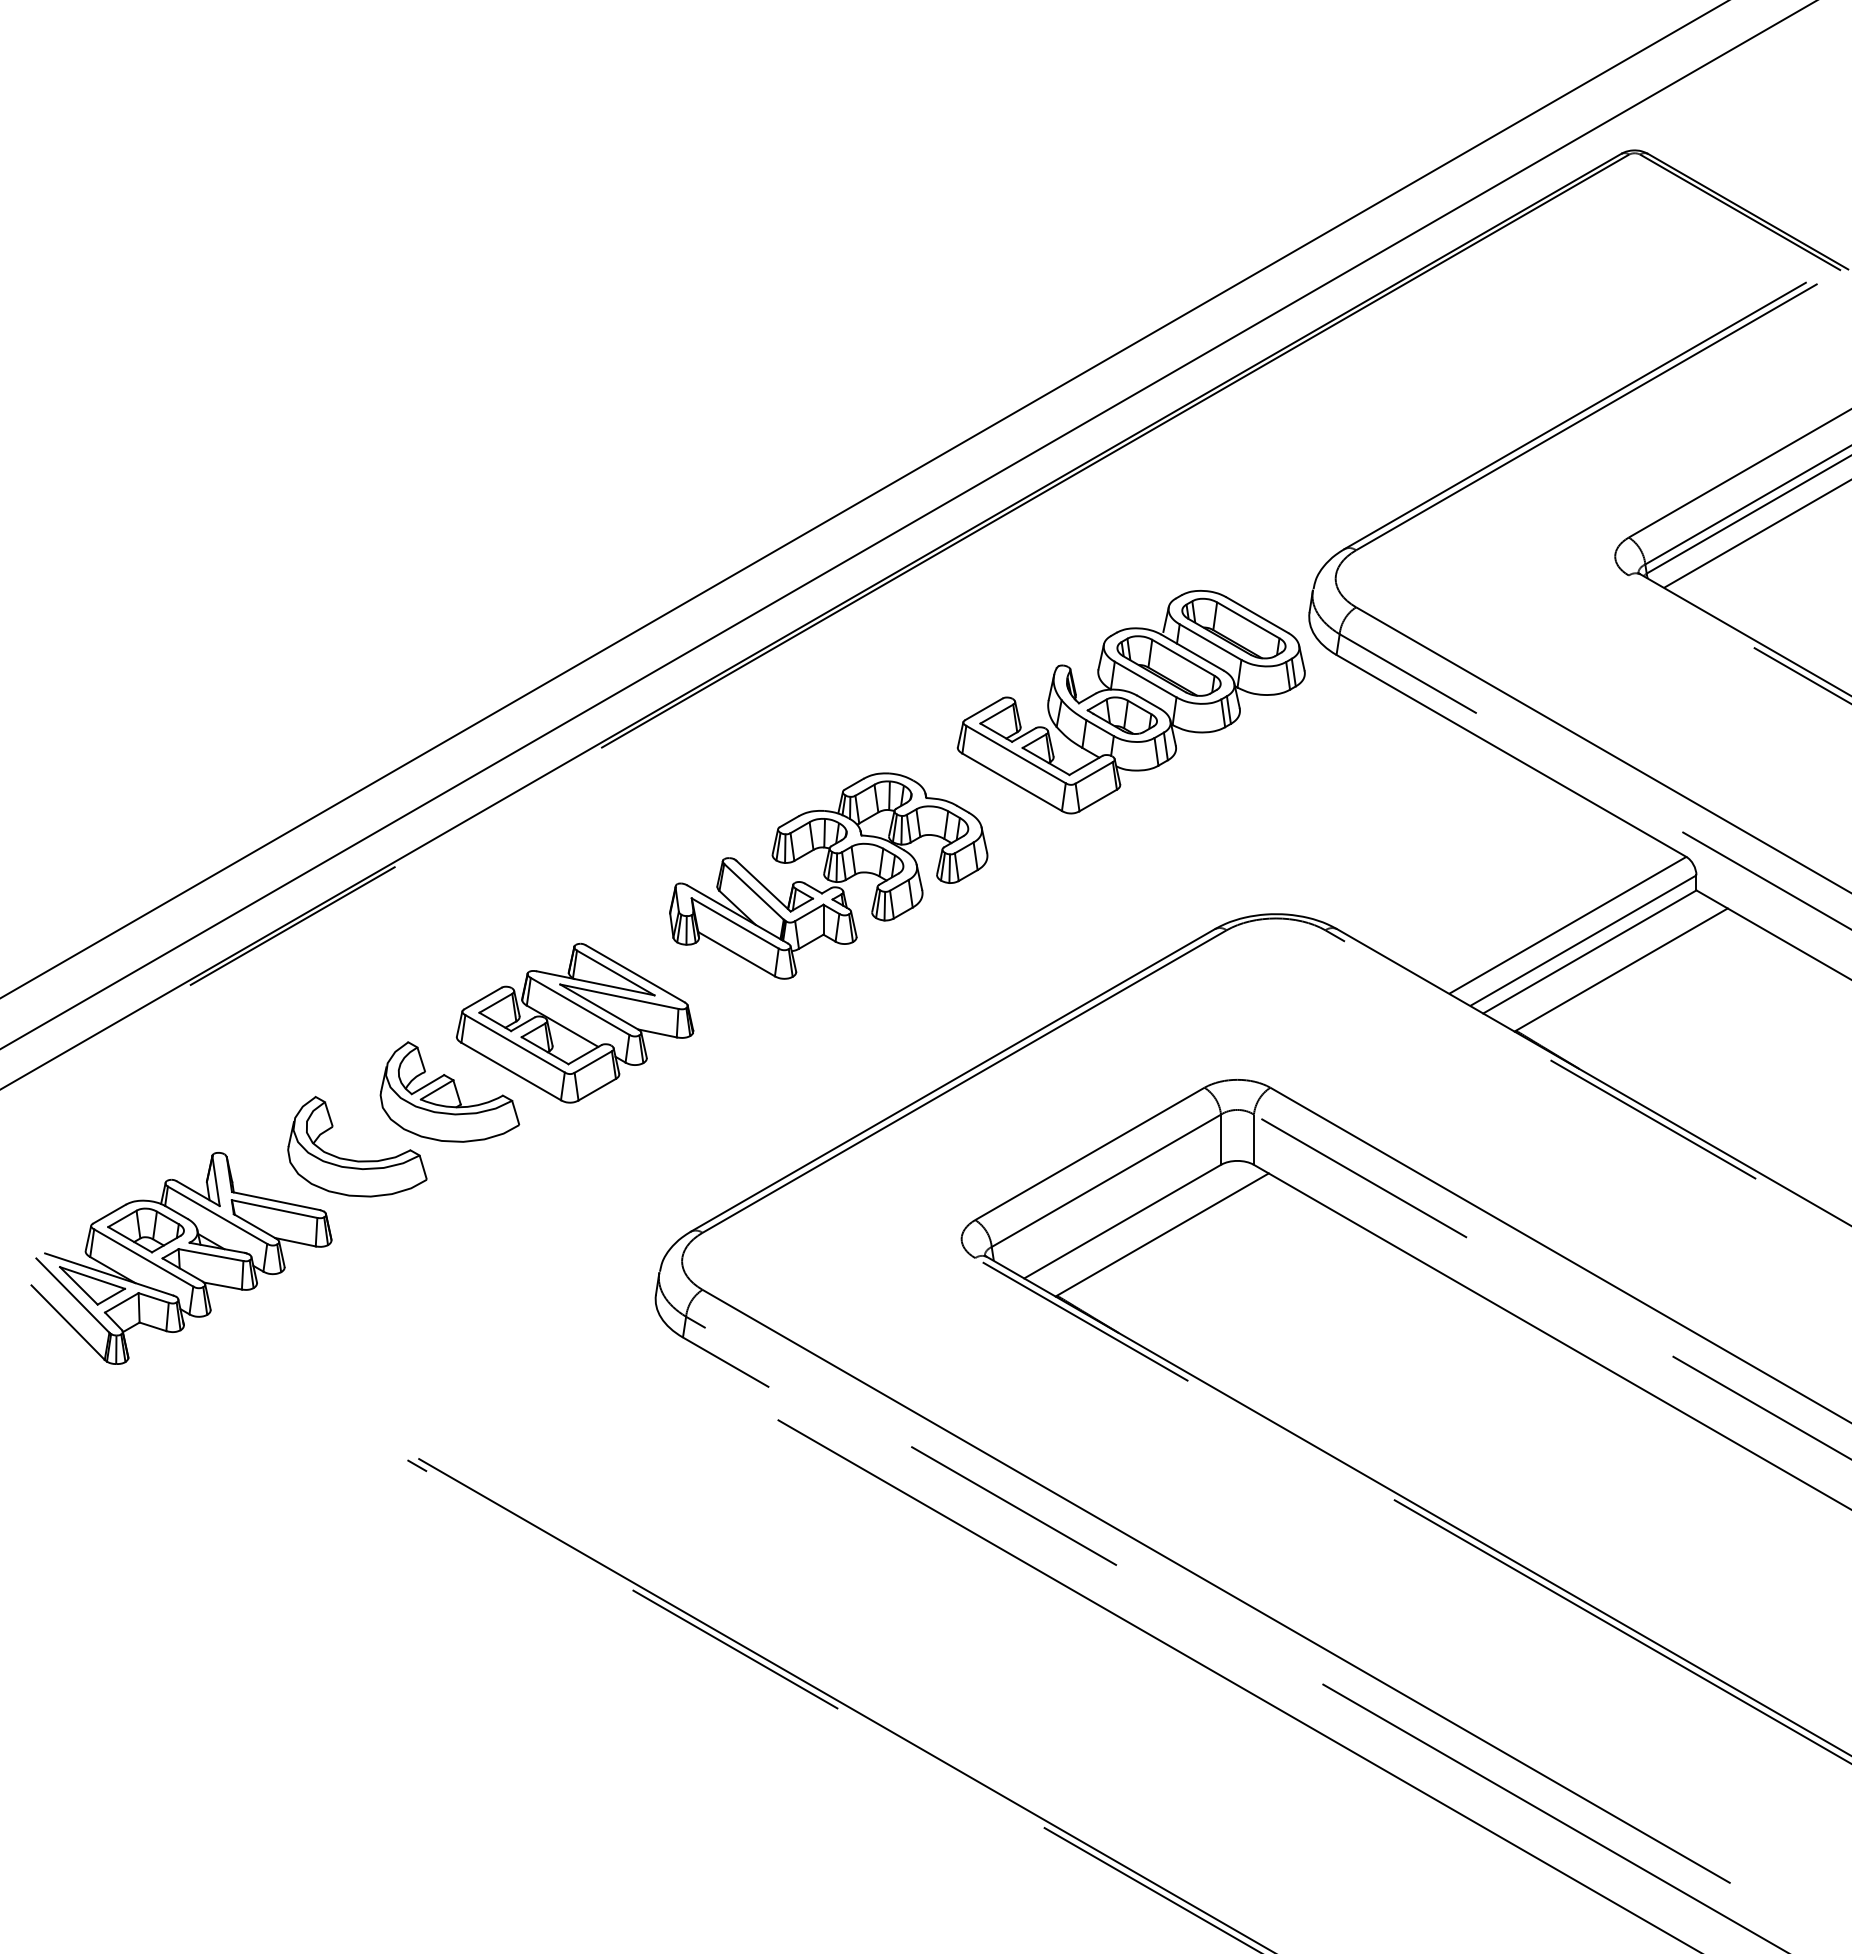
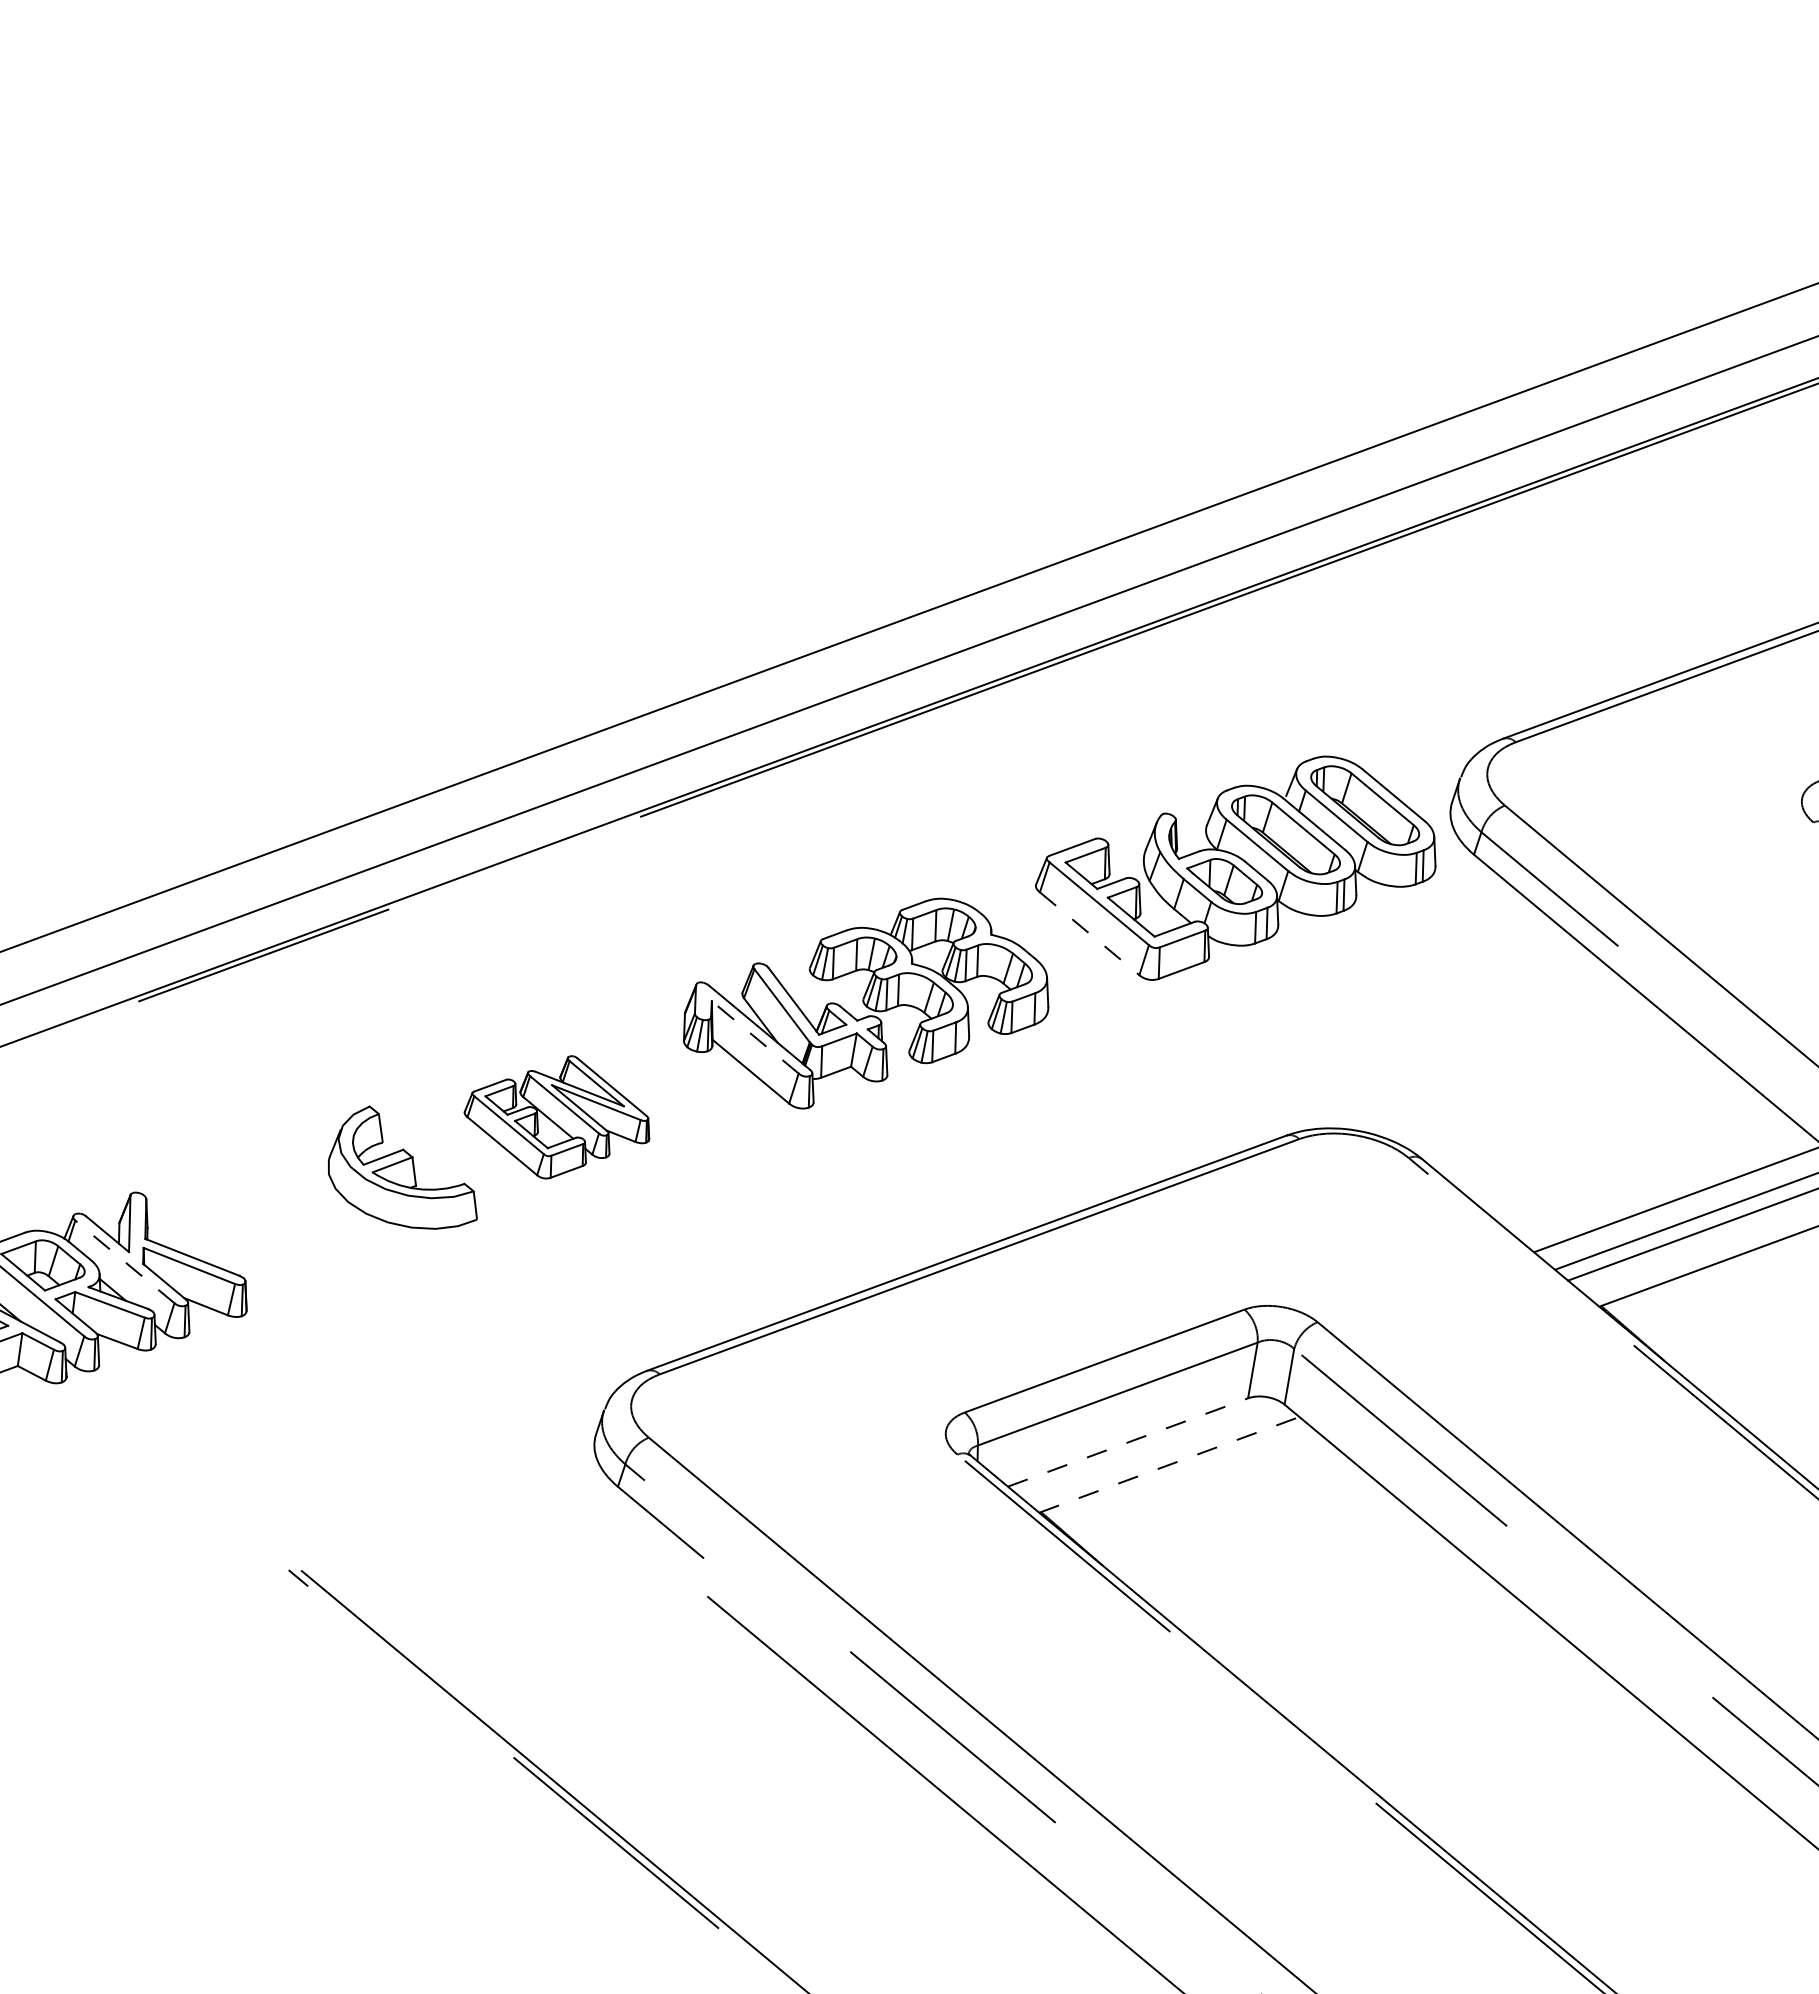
line: (1012, 782) -> (1089, 934), solid -> dashed
line: (734, 923) -> (754, 1037), solid -> dashed
part: (574, 1022) -> (557, 1116), size x0.7
part: (353, 1159) -> (286, 1226), removed
line: (217, 1215) -> (124, 1262), solid -> dashed
line: (1122, 1221) -> (1127, 1442), solid -> dashed
line: (1162, 1234) -> (1169, 1464), solid -> dashed

